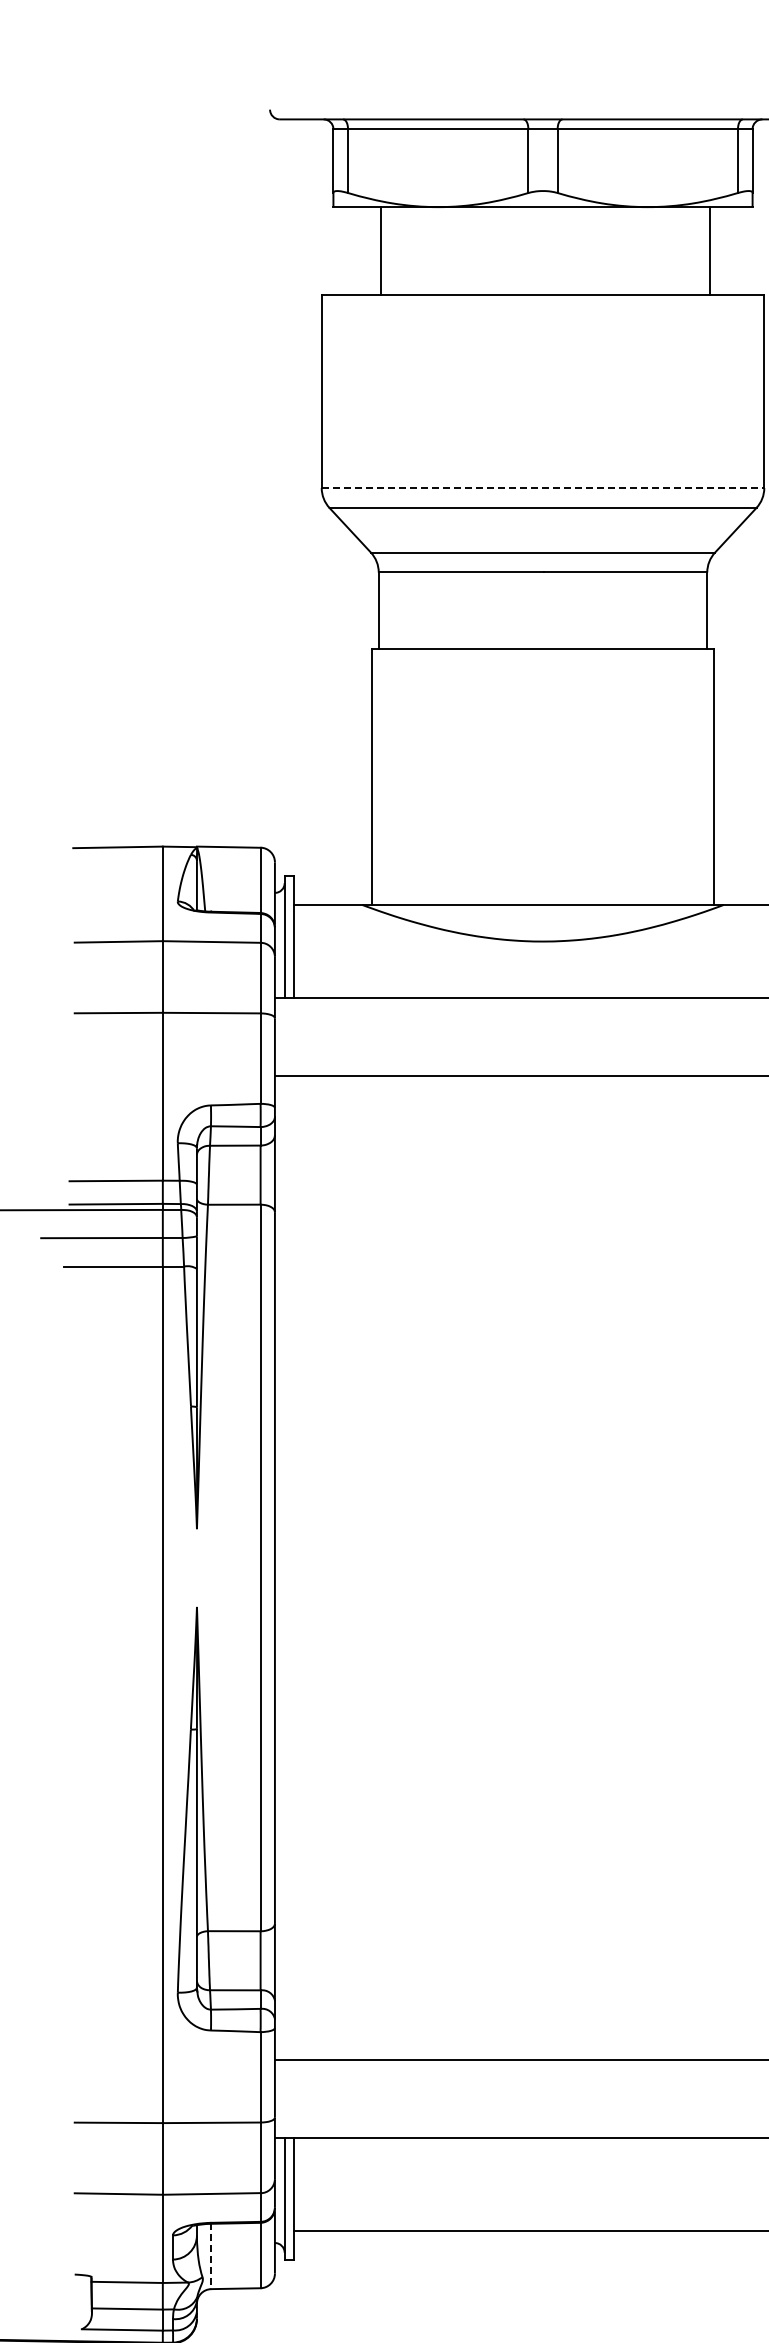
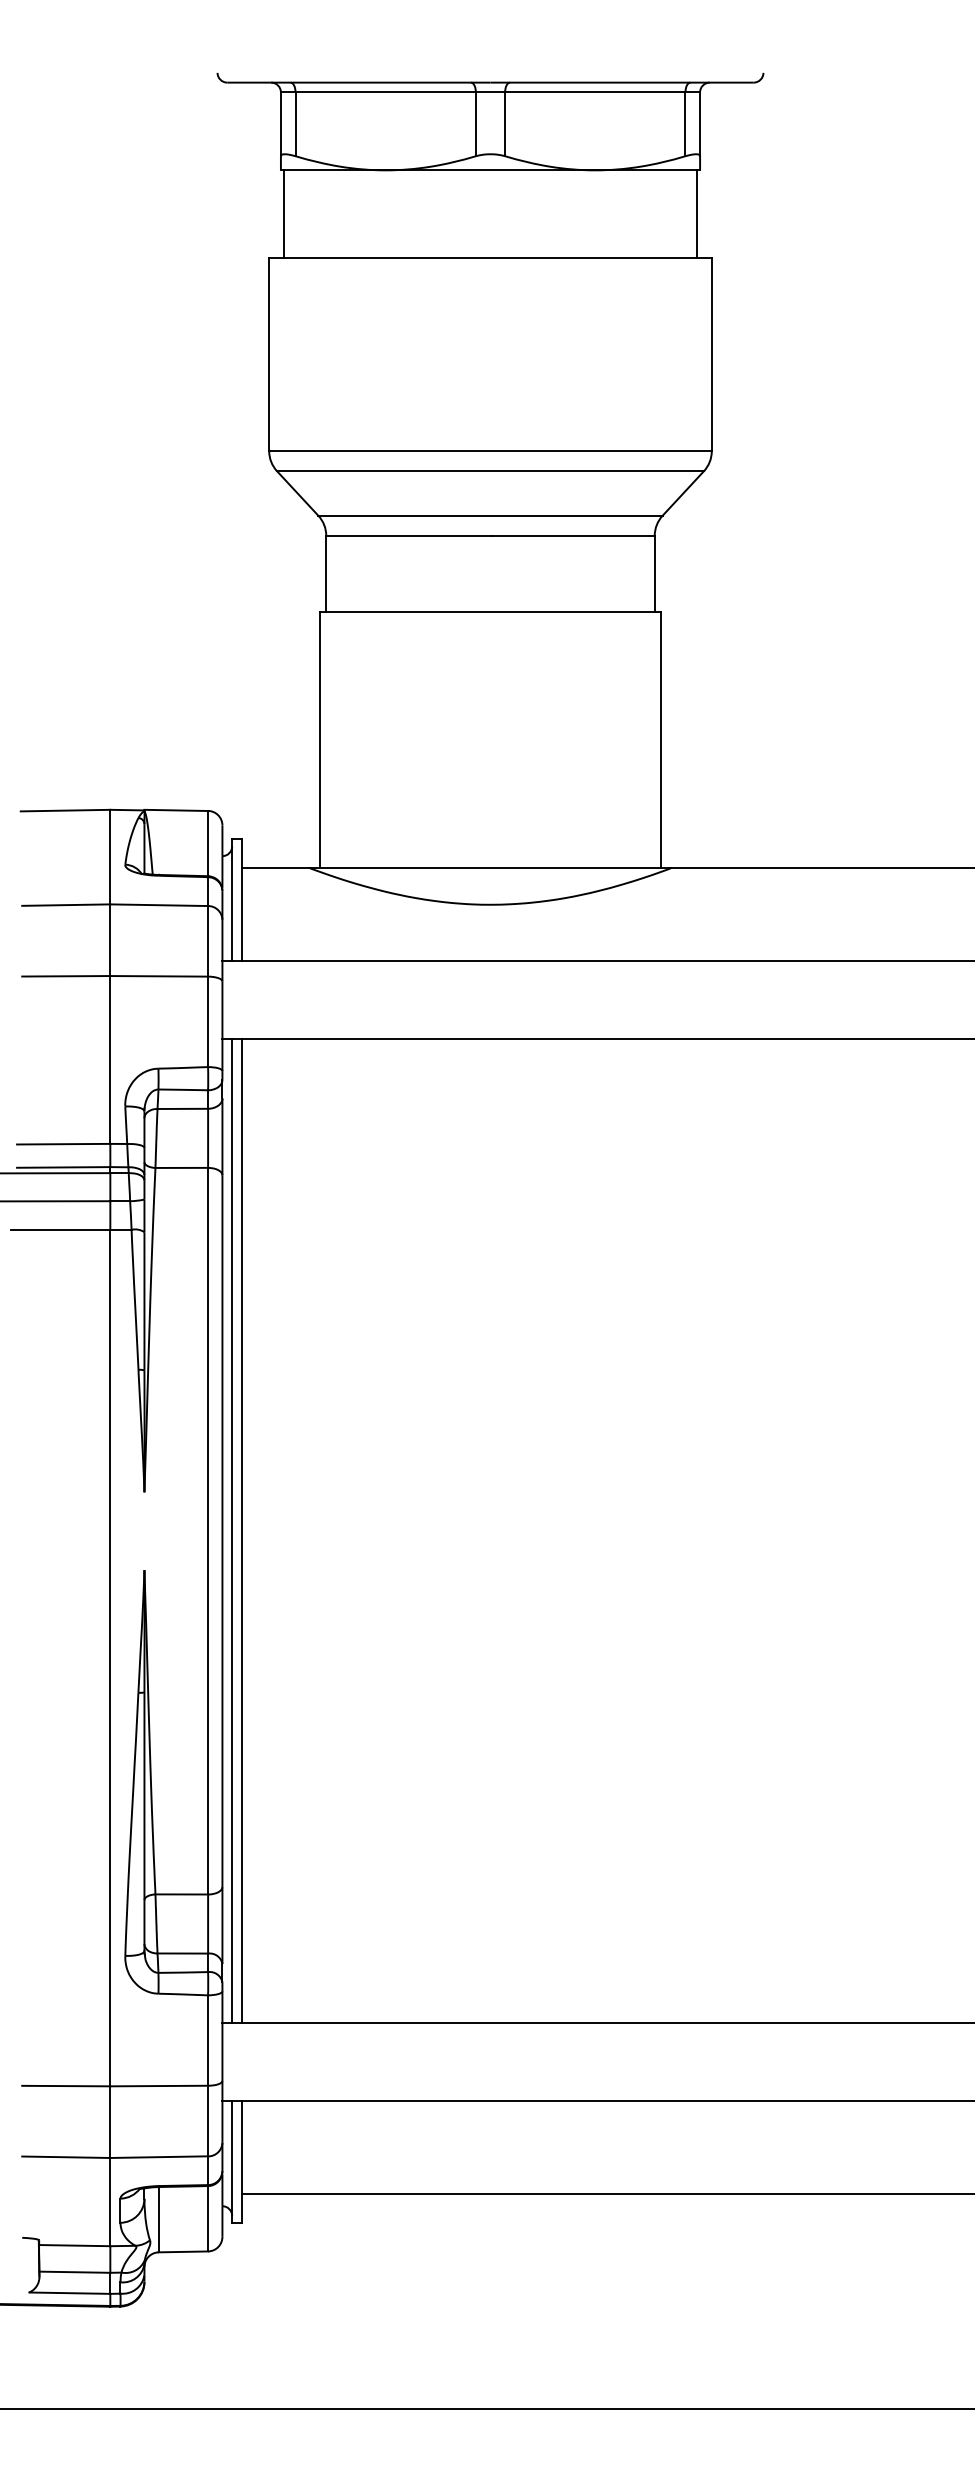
line: (381, 251) -> (283, 214), moved
line: (710, 251) -> (697, 214), moved
line: (544, 488) -> (491, 451), dashed -> solid
line: (285, 1567) -> (232, 1530), added
line: (294, 1567) -> (241, 1530), added
line: (211, 2256) -> (158, 2219), dashed -> solid

